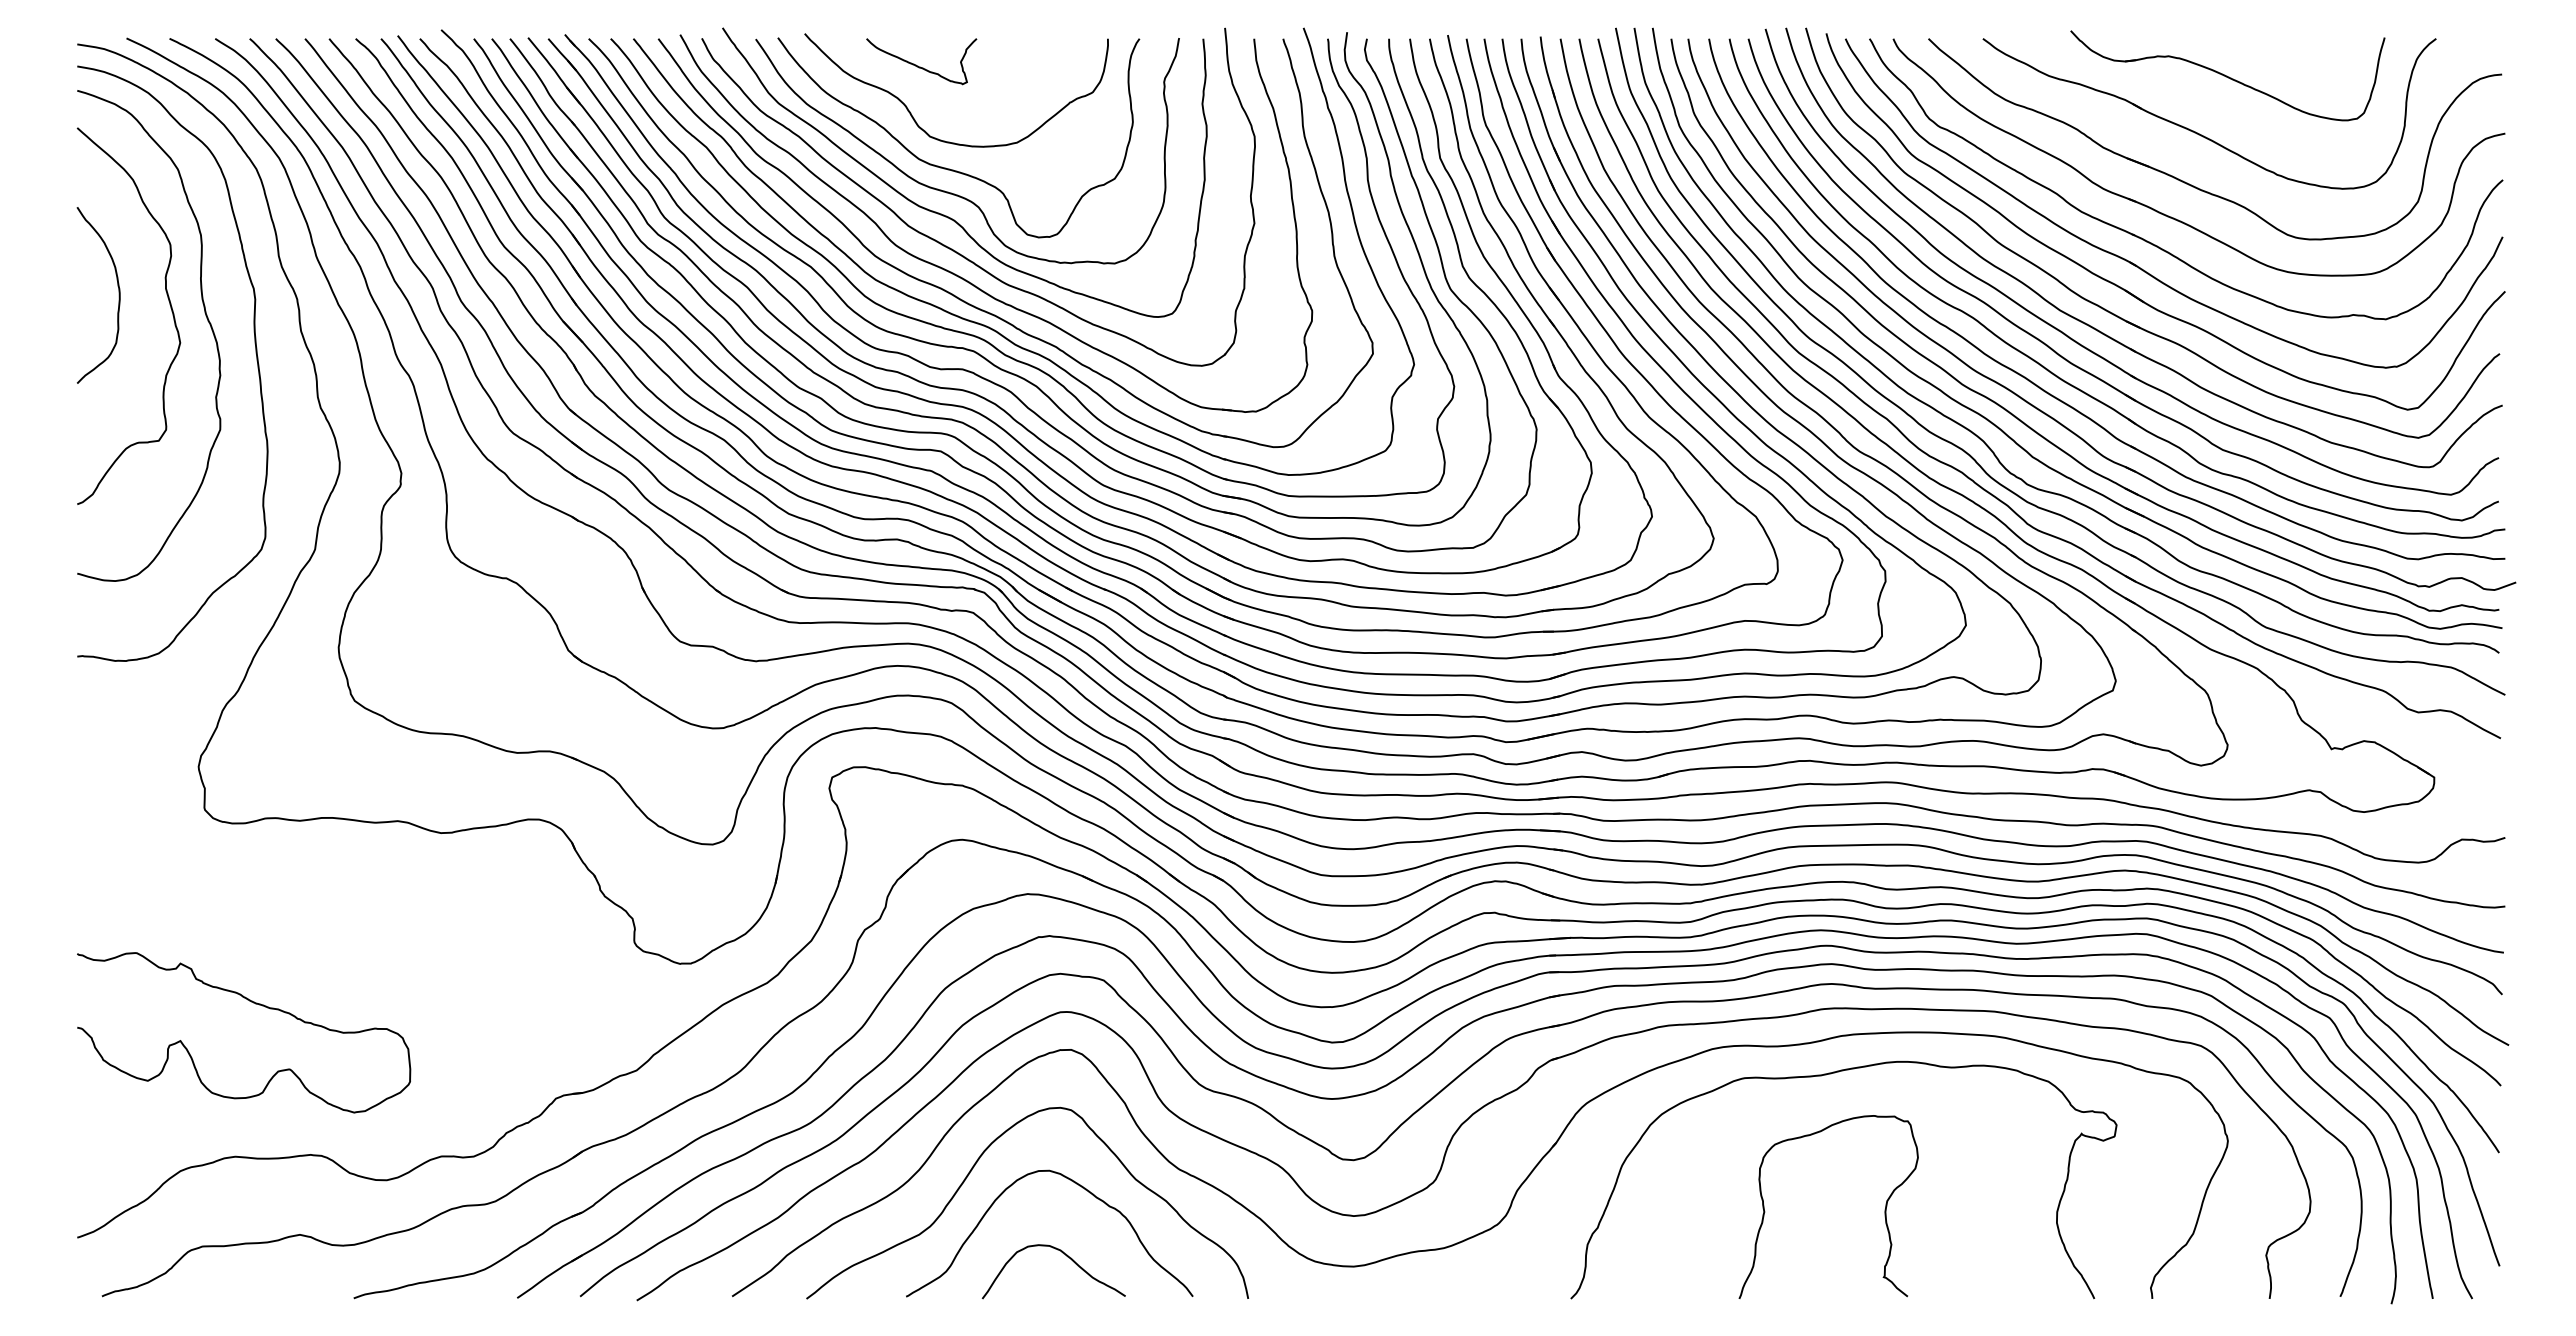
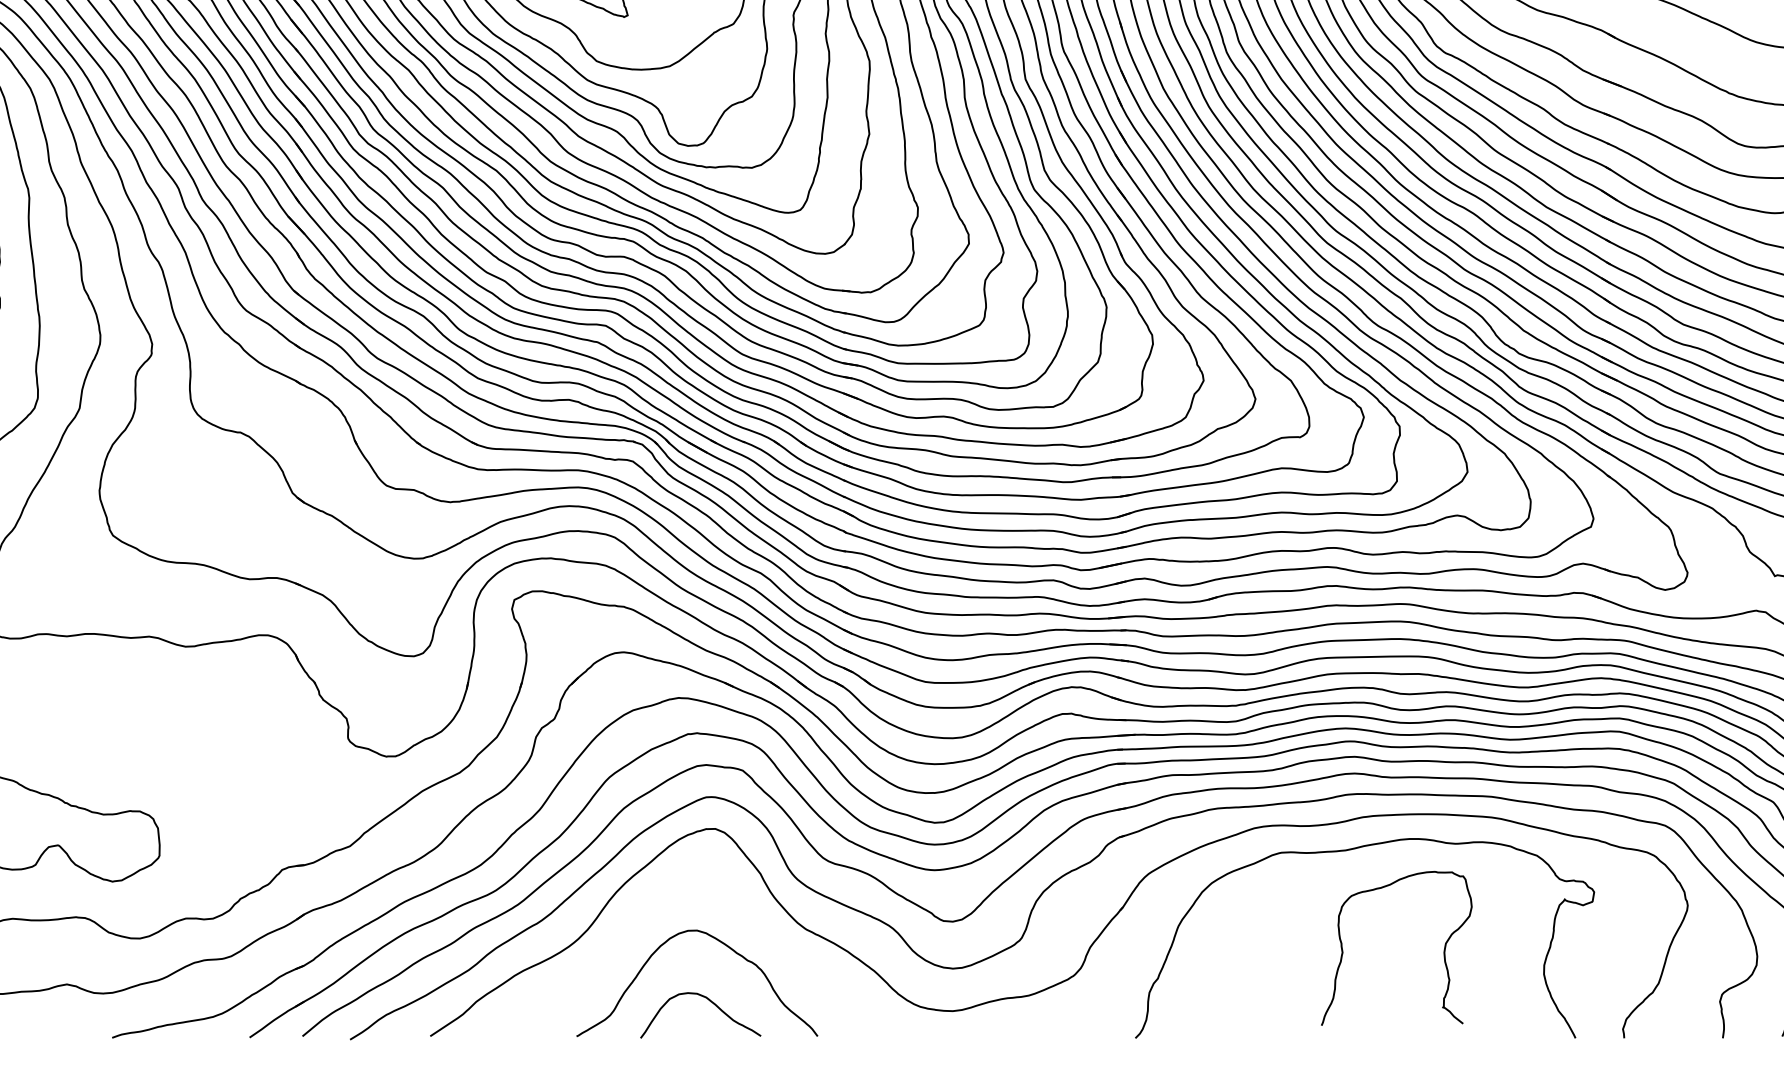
curve: (976, 1164) -> (635, 925), removed
curve: (1884, 1209) -> (1443, 950), moved

